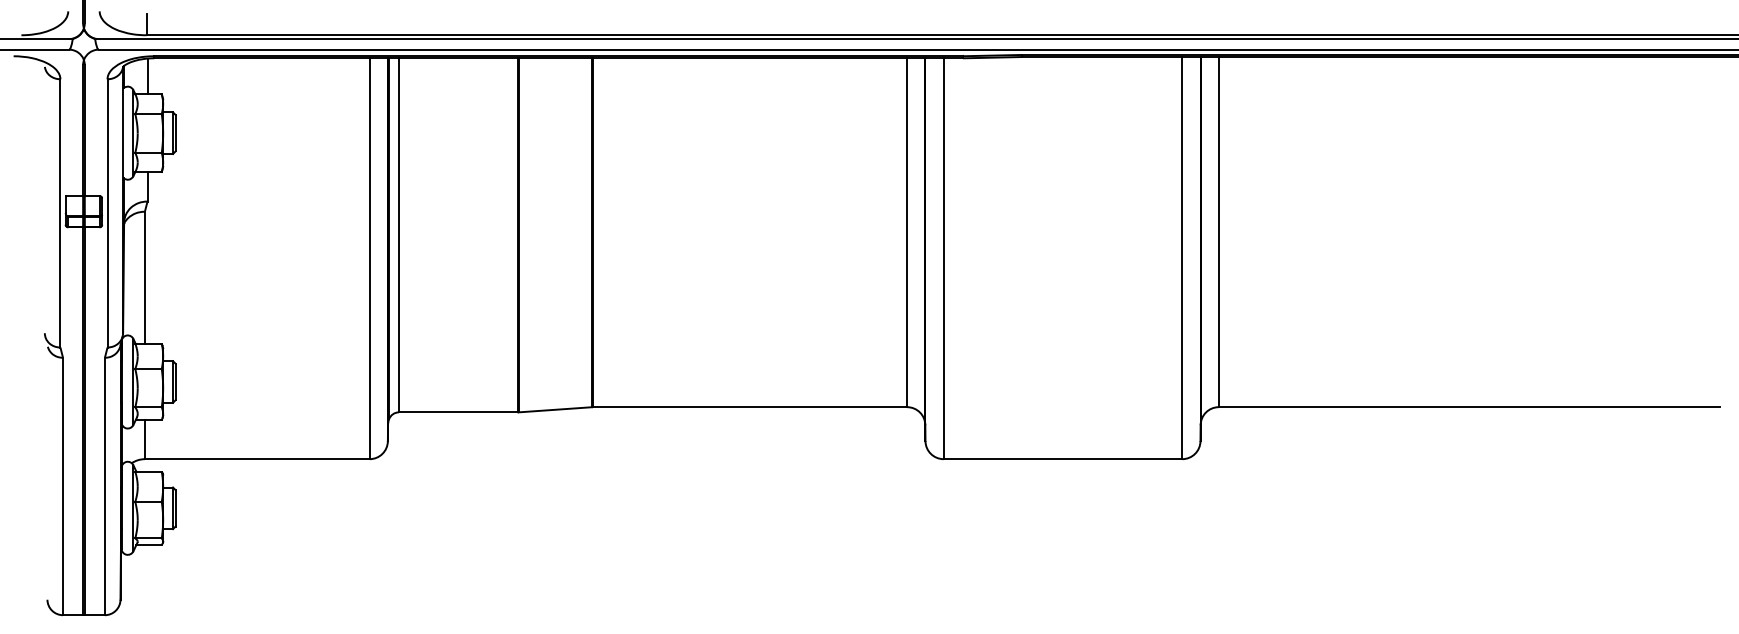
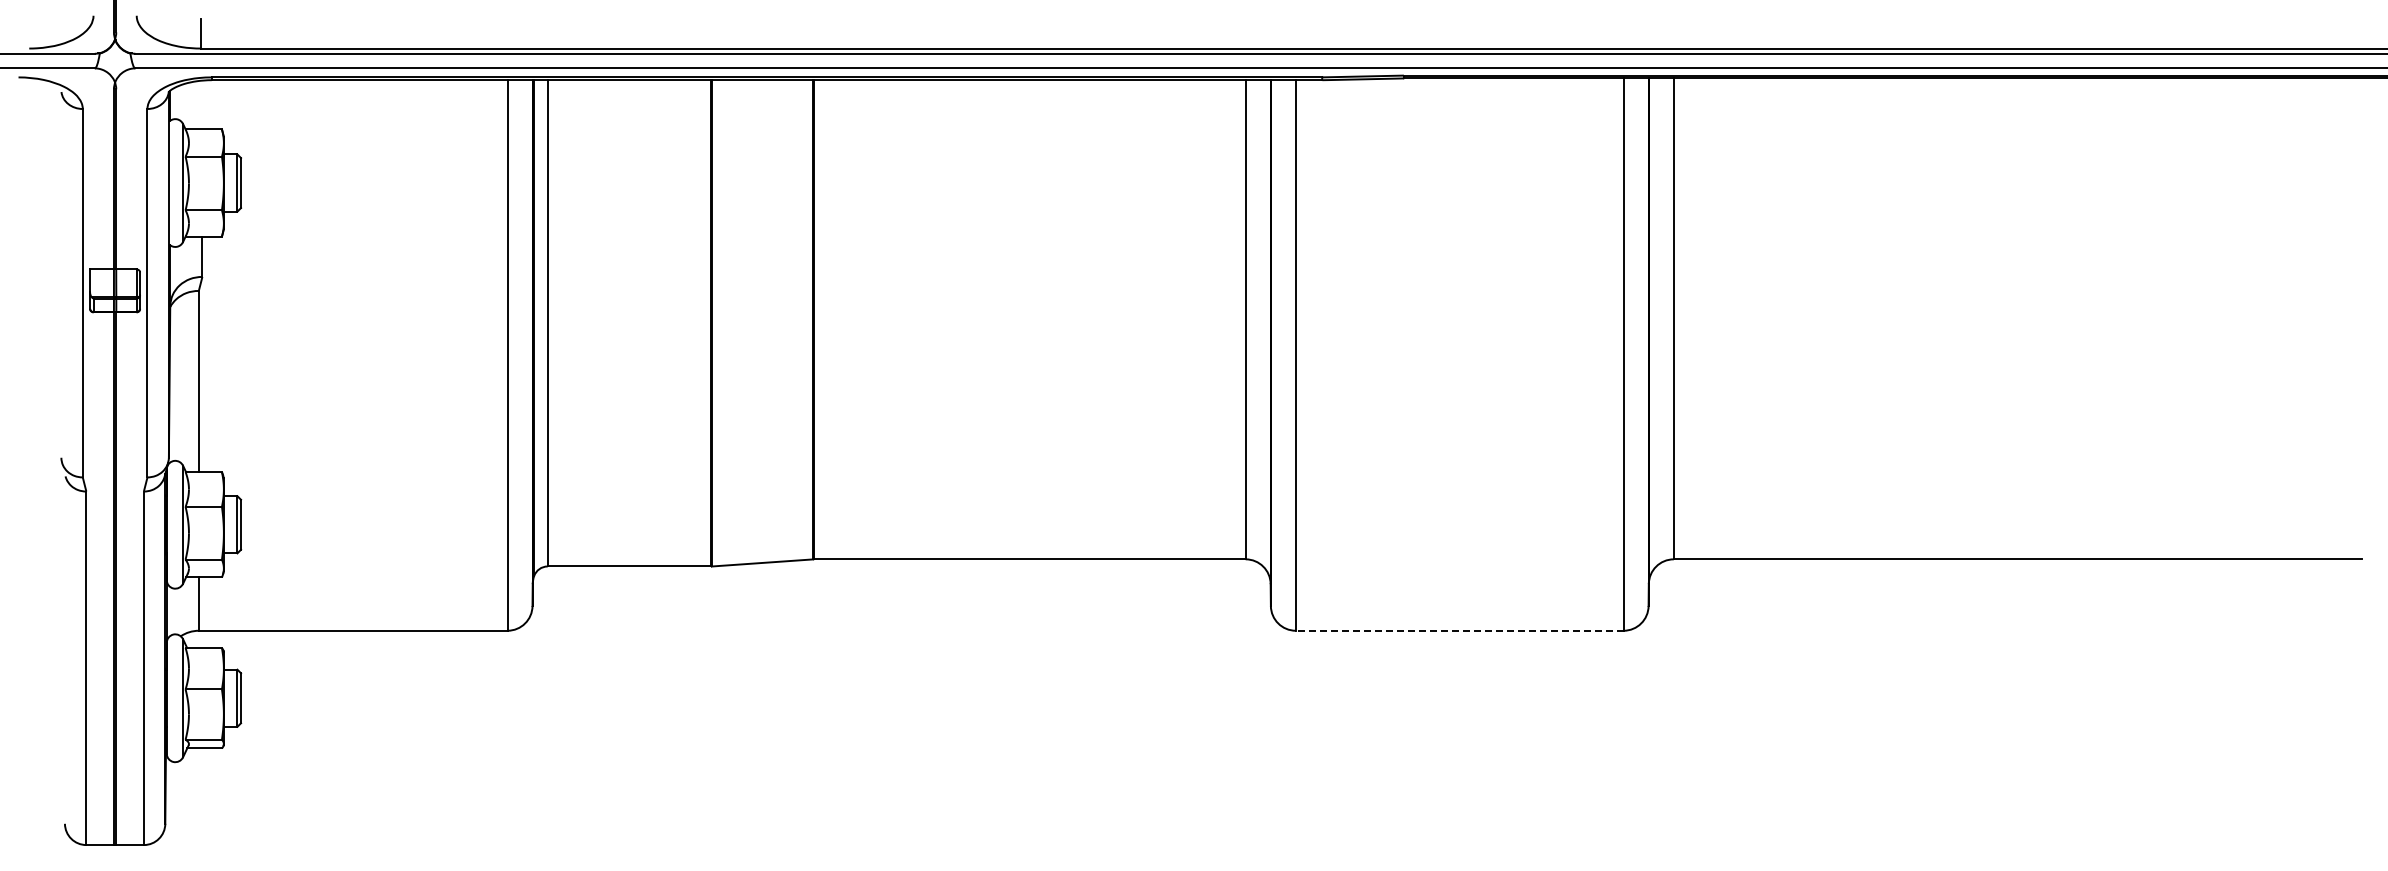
line: (147, 75) -> (202, 104), removed
line: (1062, 458) -> (1459, 630), solid -> dashed

